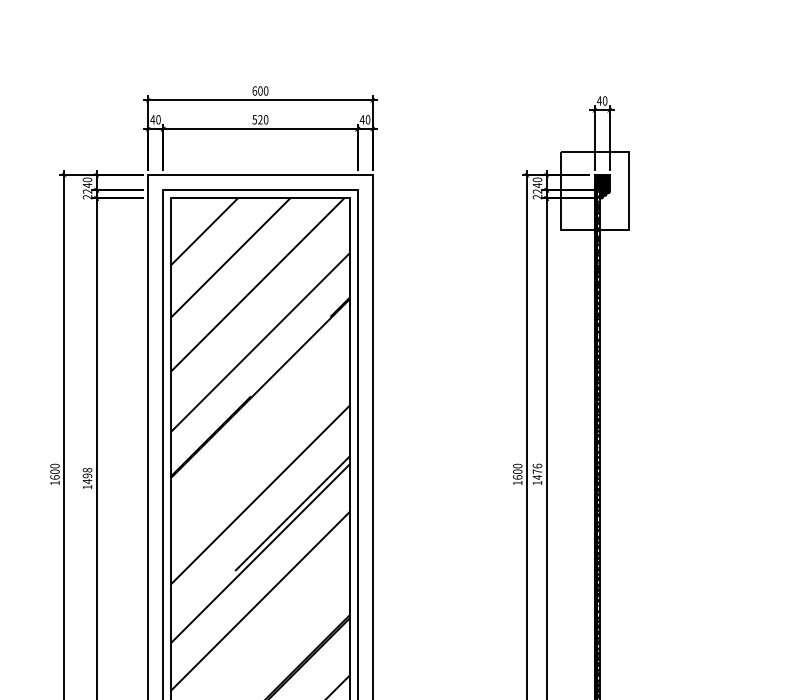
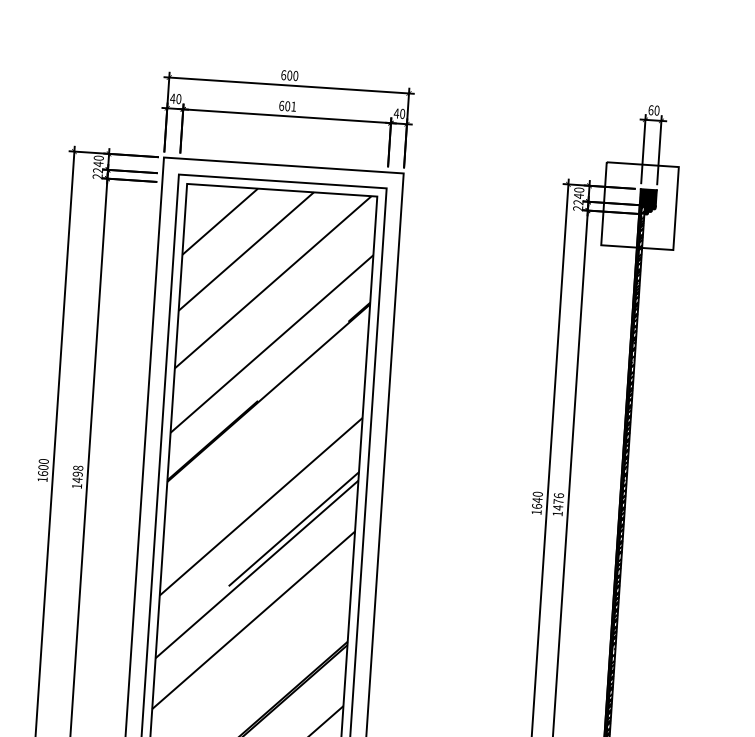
text: (598, 100) -> (650, 109), 40 -> 60
text: (260, 119) -> (287, 105), 520 -> 601
text: (517, 471) -> (537, 500), 1600 -> 1640

